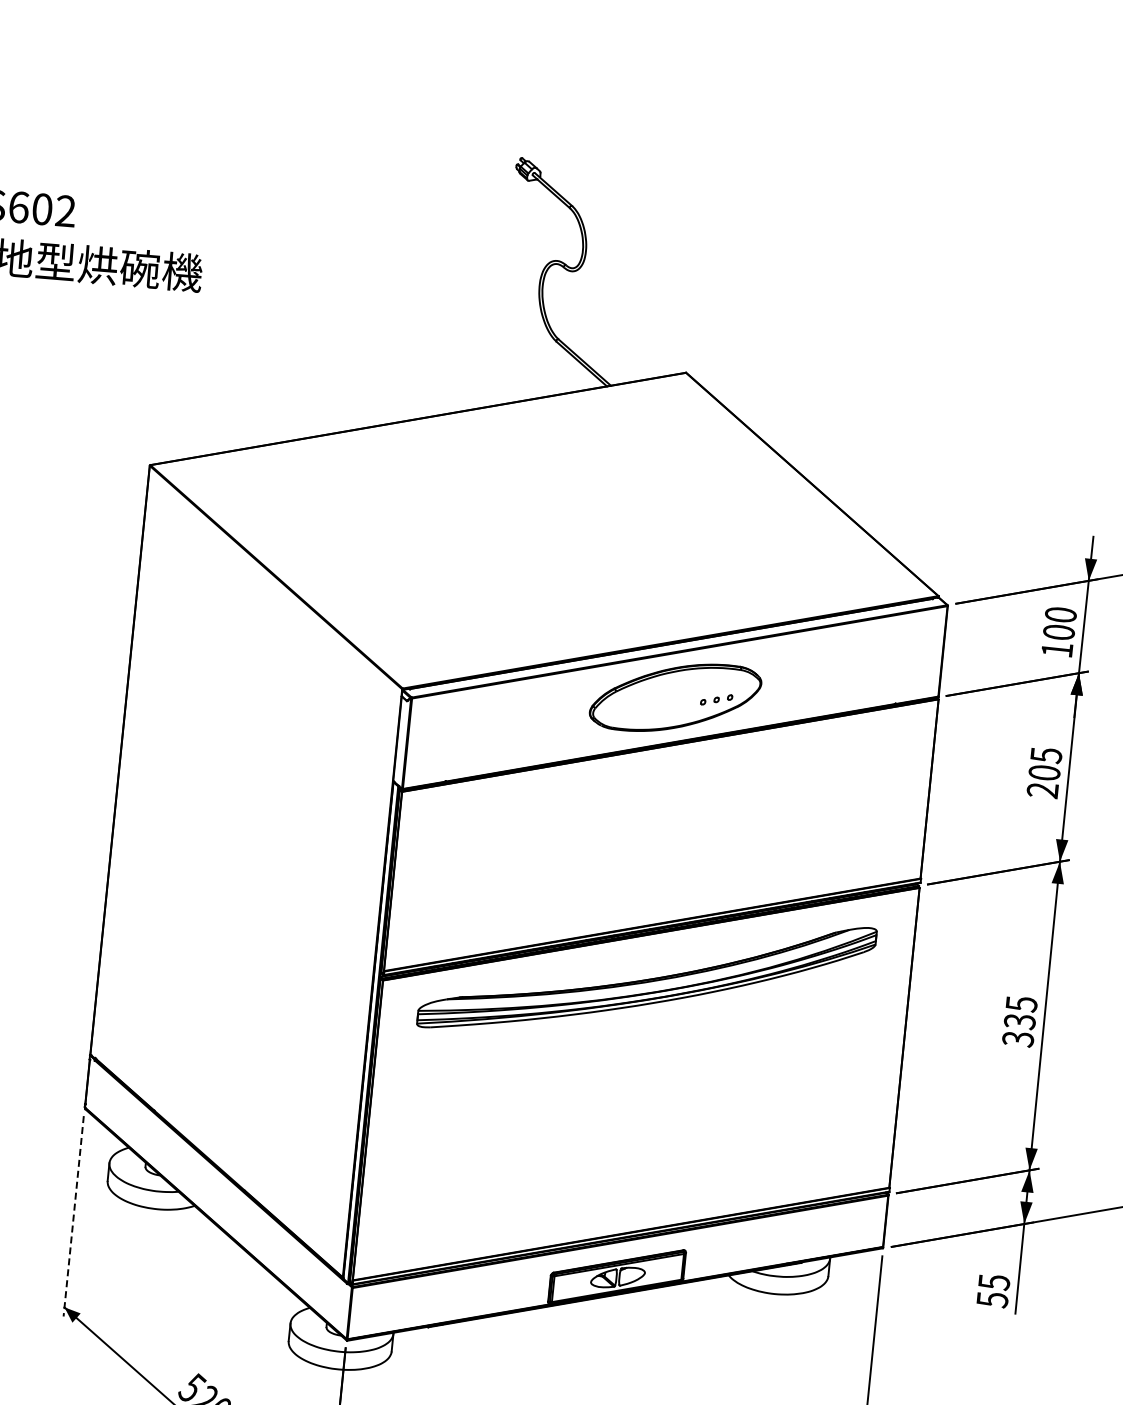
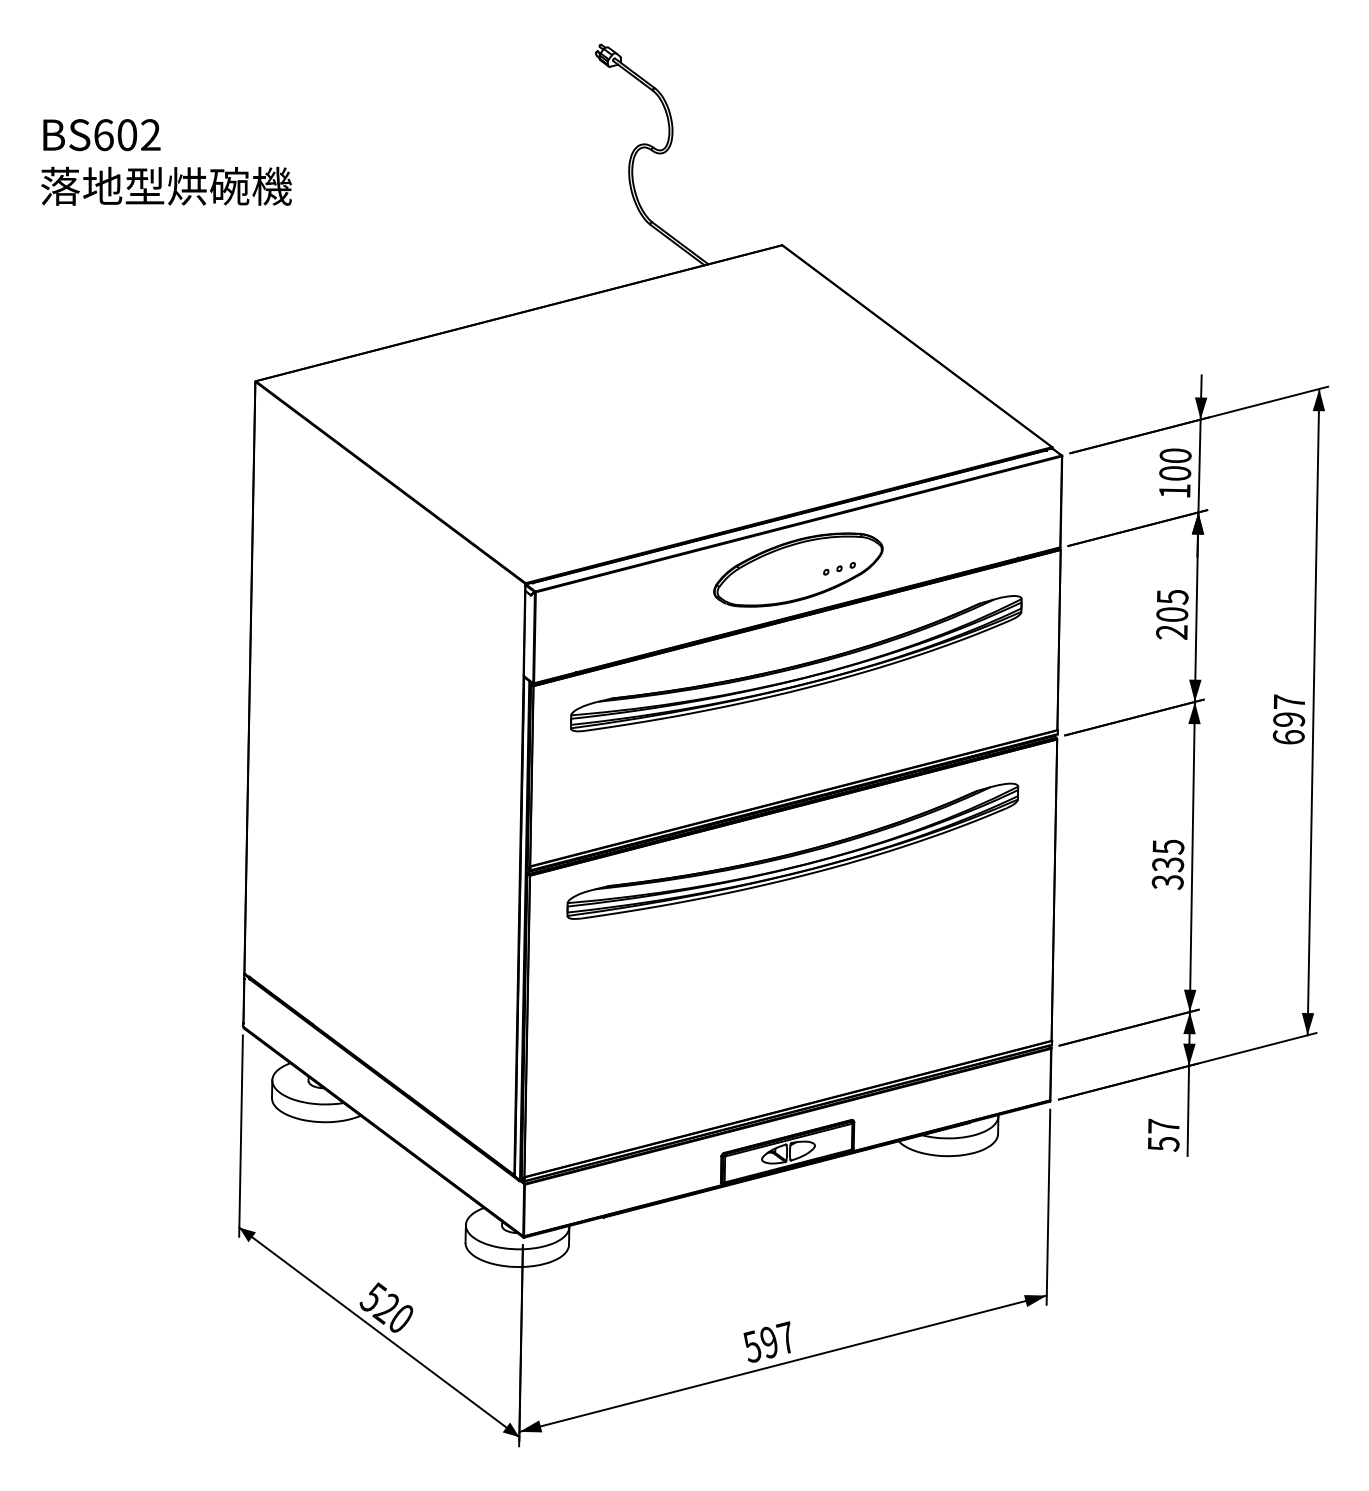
part: (666, 790) -> (796, 663), added
line: (74, 1216) -> (241, 1136), dashed -> solid
text: (993, 1282) -> (1163, 1126), 55 -> 57

